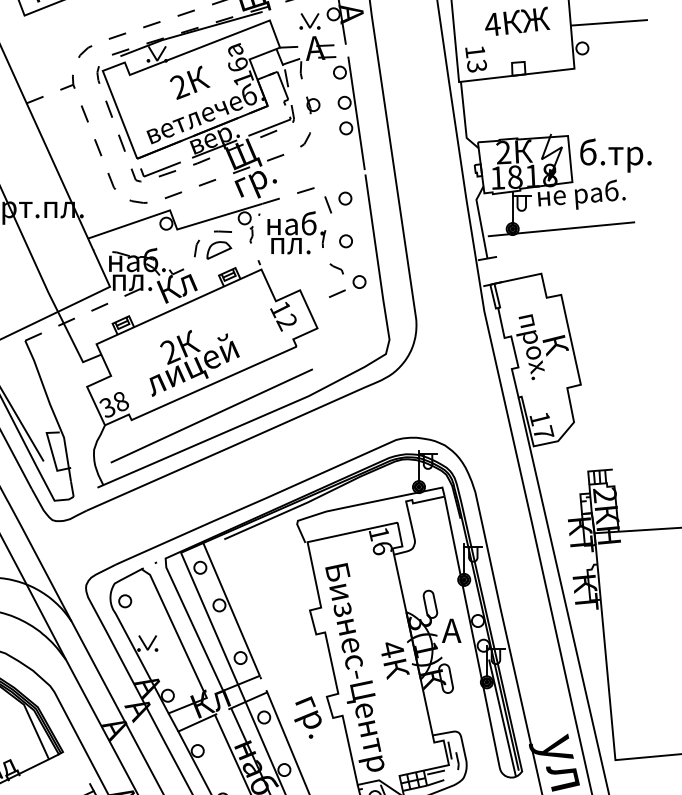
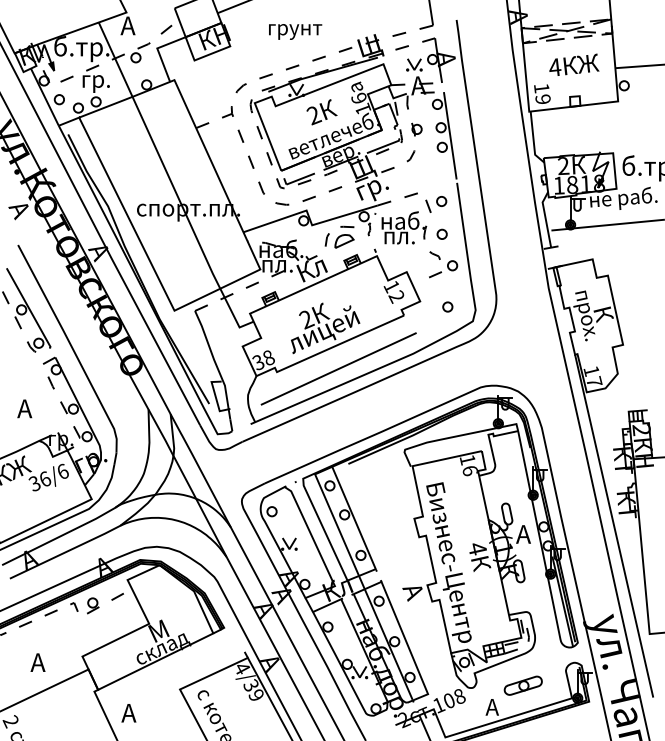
text: (476, 66) -> (542, 99), 13 -> 19
part: (352, 334) -> (447, 306), added
text: (307, 717) -> (412, 601), гр. -> А

